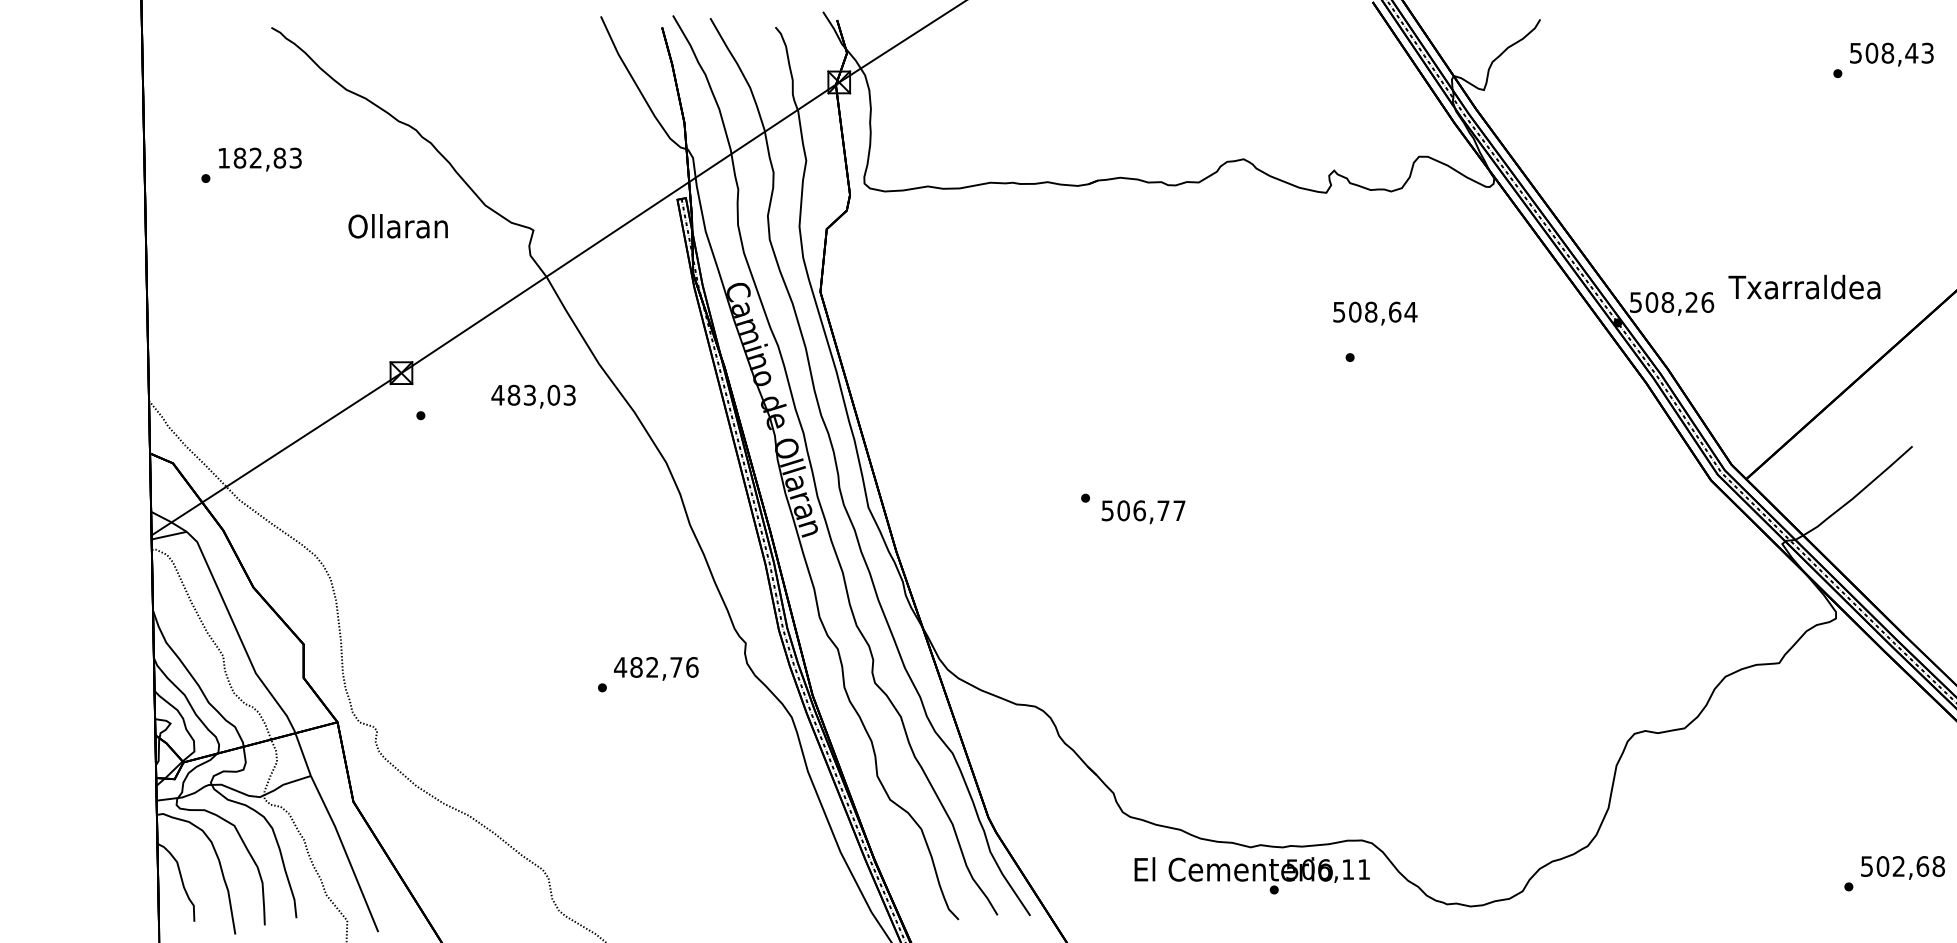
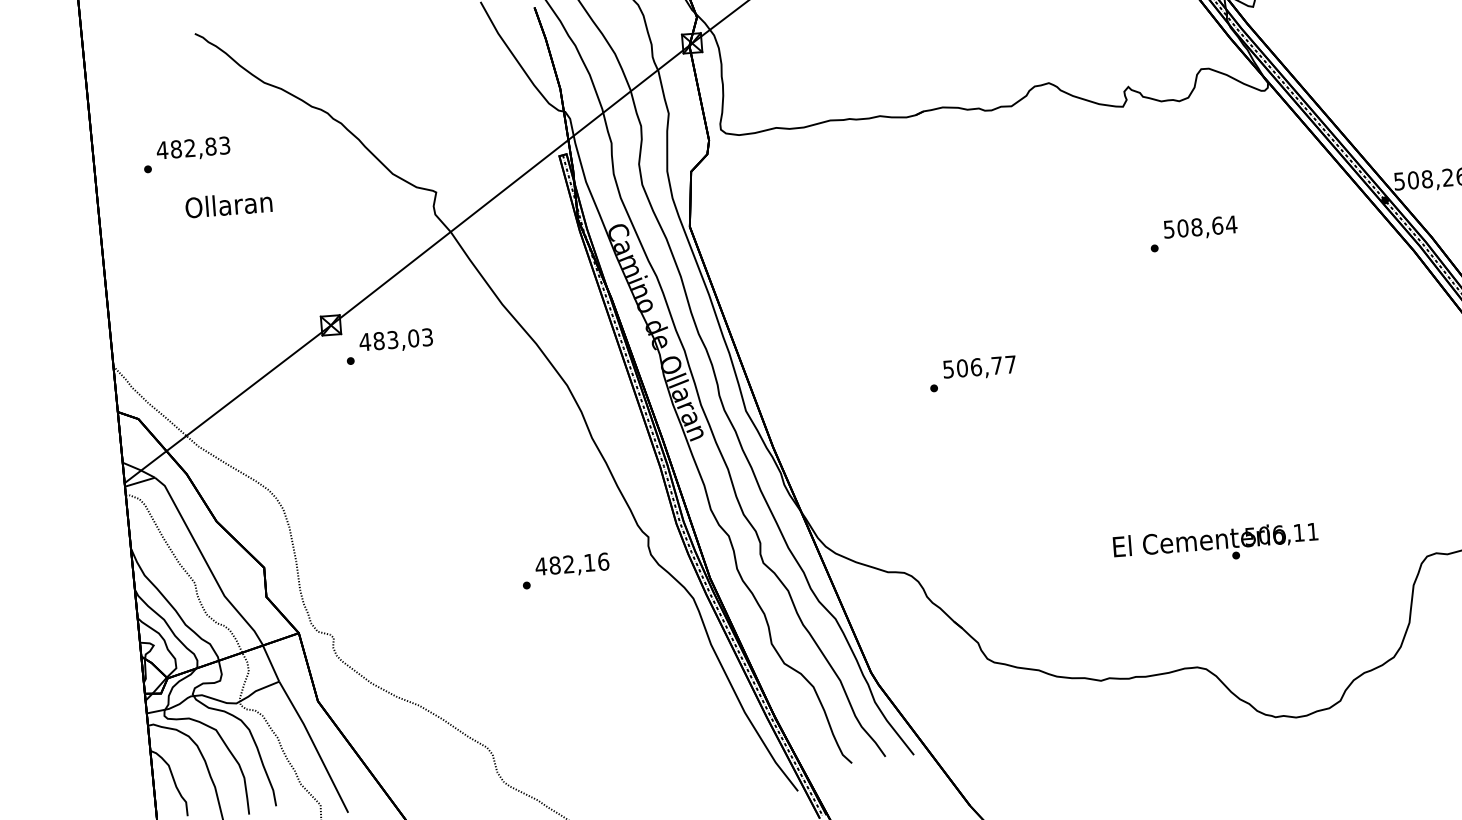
text: (223, 158) -> (161, 150), 182,83 -> 482,83
text: (397, 226) -> (228, 205), moved
text: (1375, 313) -> (1200, 228), moved
text: (533, 396) -> (396, 340), moved
text: (1143, 512) -> (979, 368), moved
text: (676, 667) -> (589, 562), 482,76 -> 482,16
text: (1251, 875) -> (1215, 544), moved

